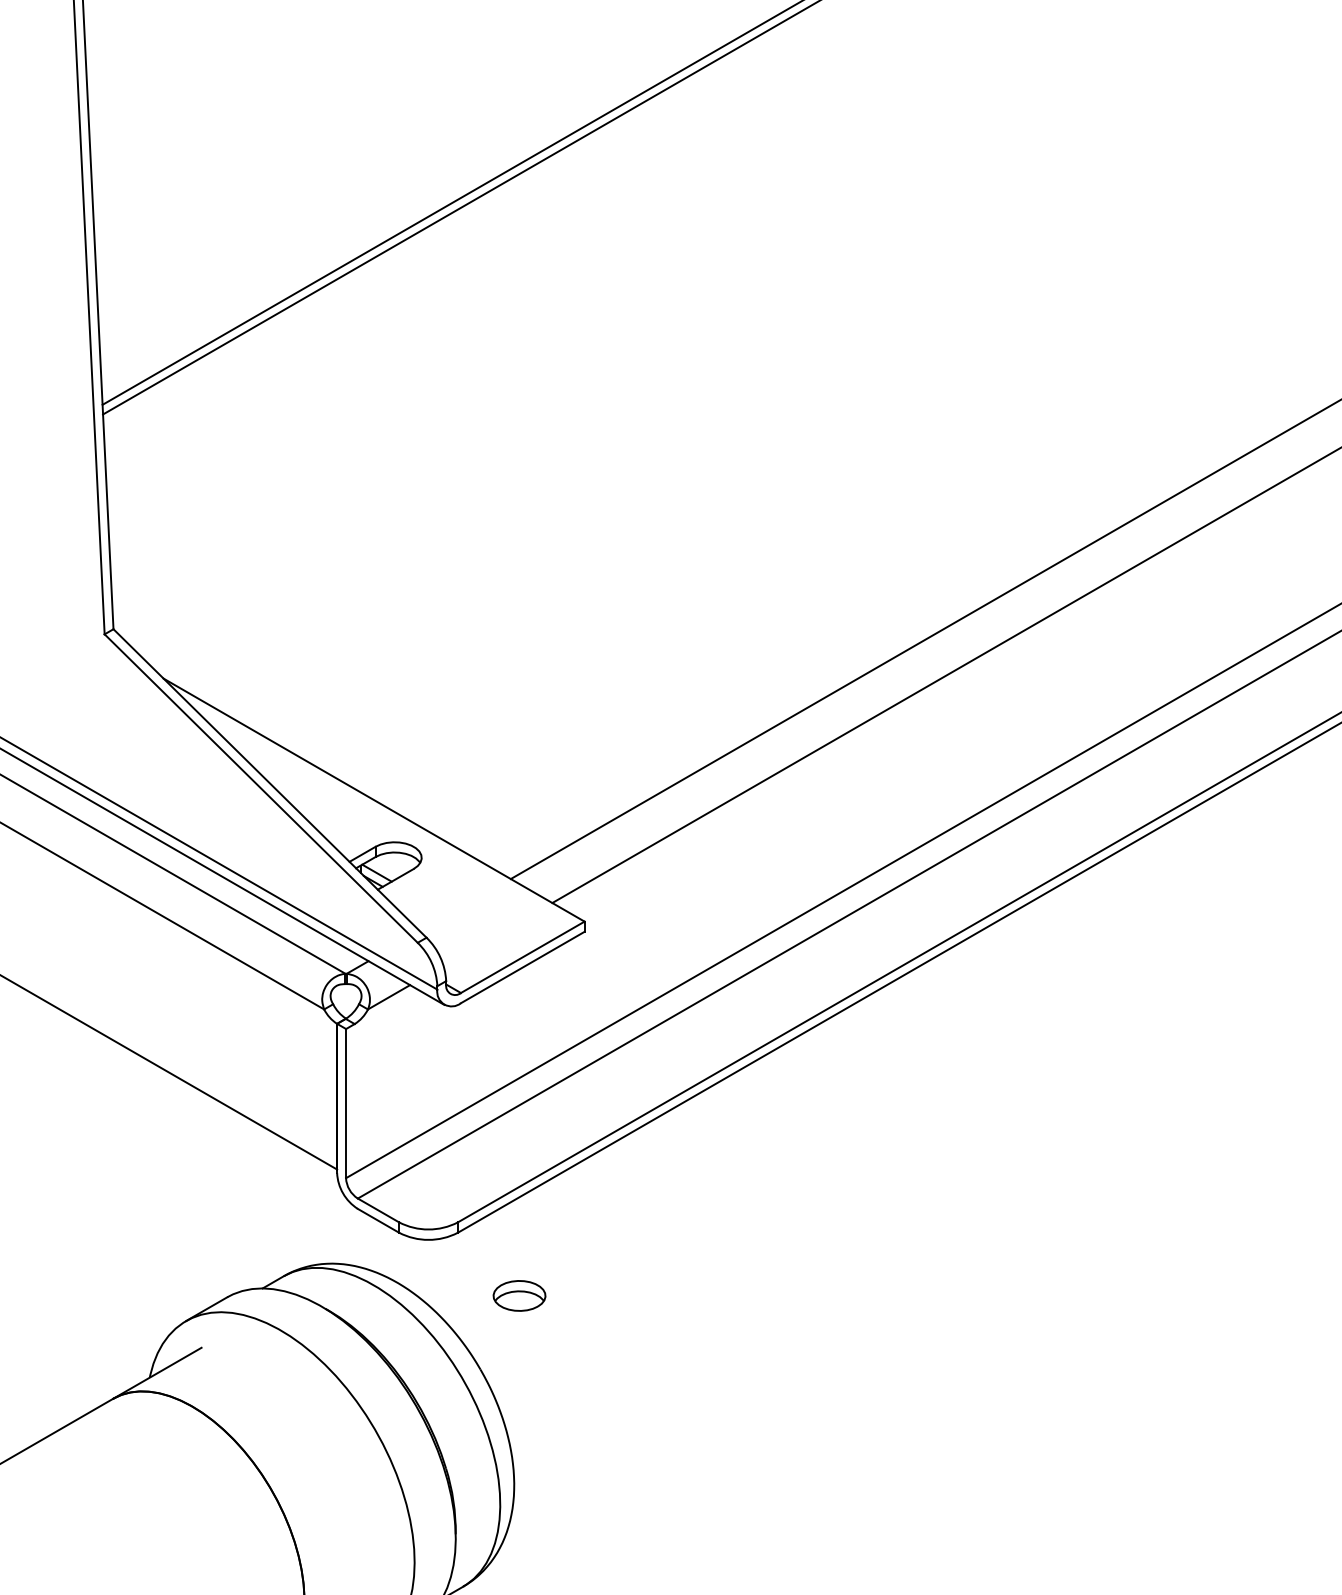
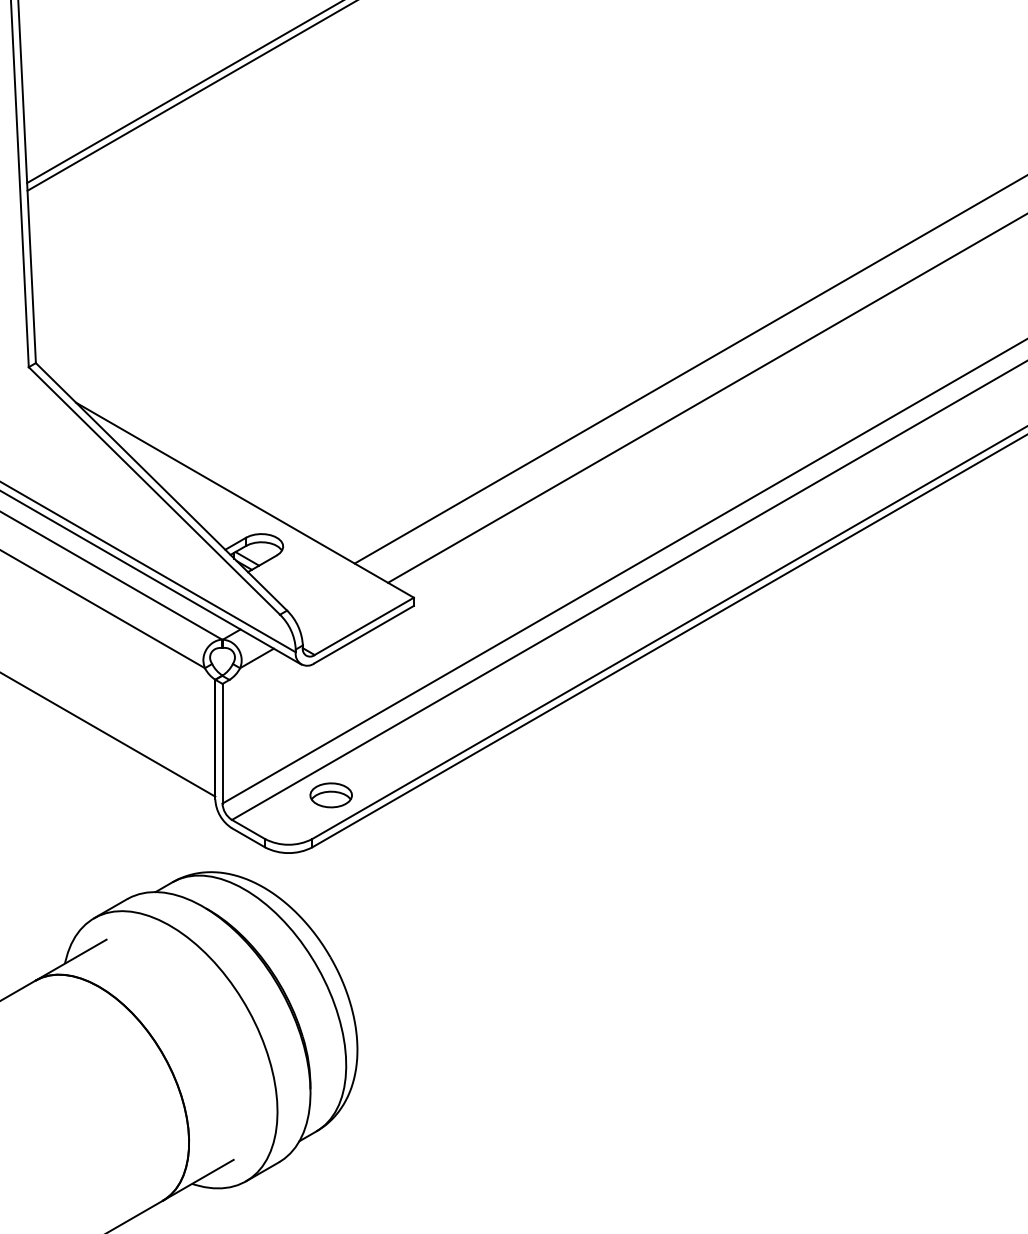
part: (519, 1295) -> (331, 795), moved

